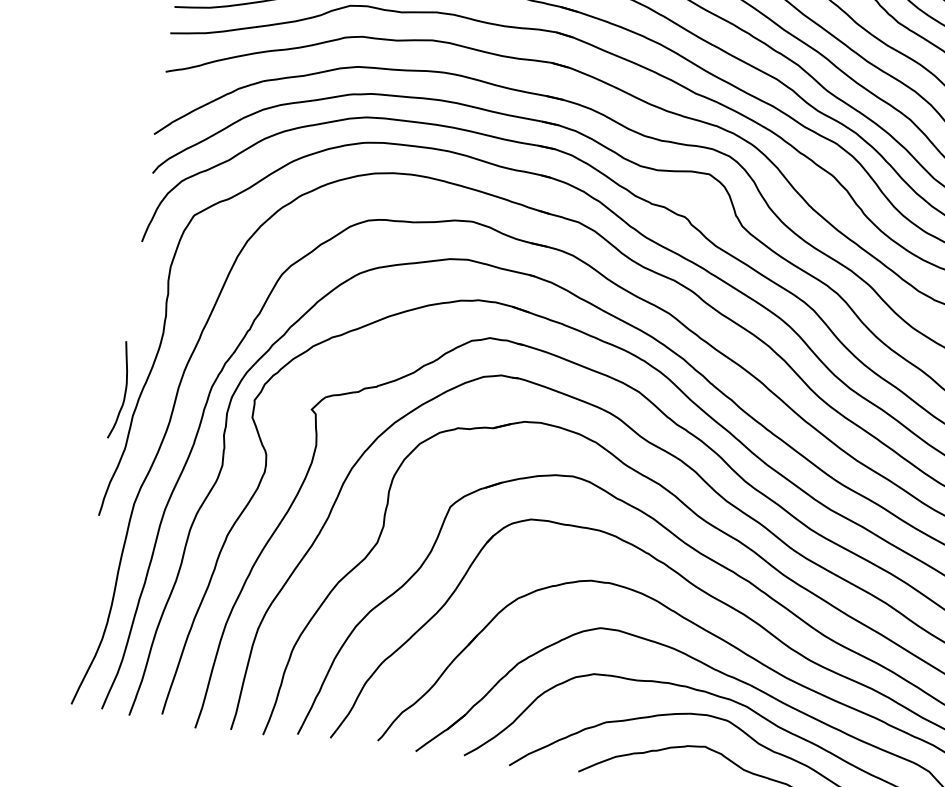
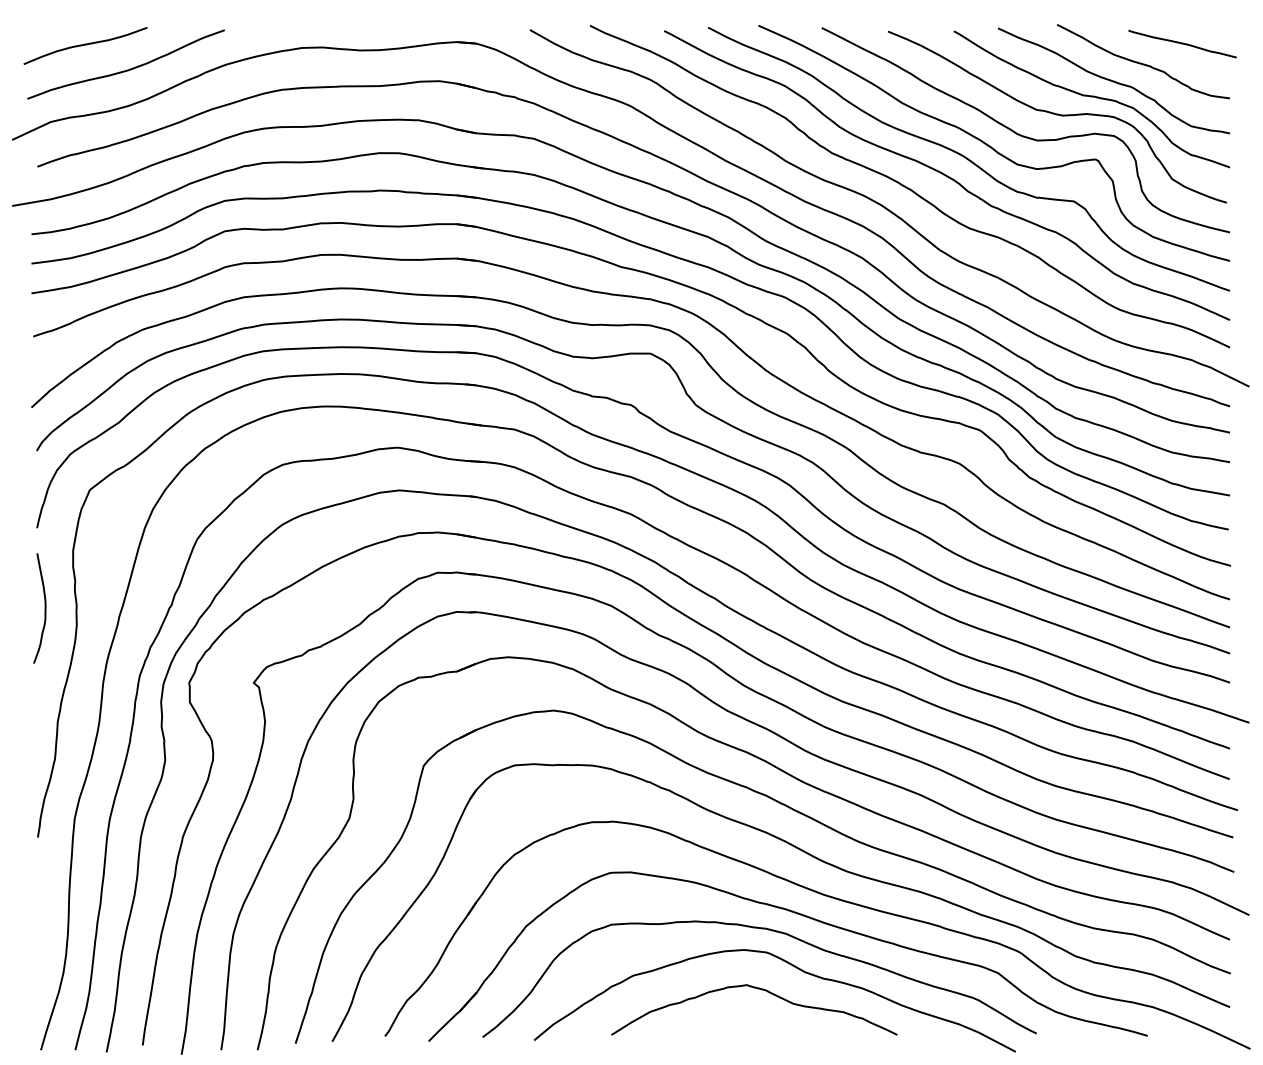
curve: (124, 390) -> (44, 608), moved

